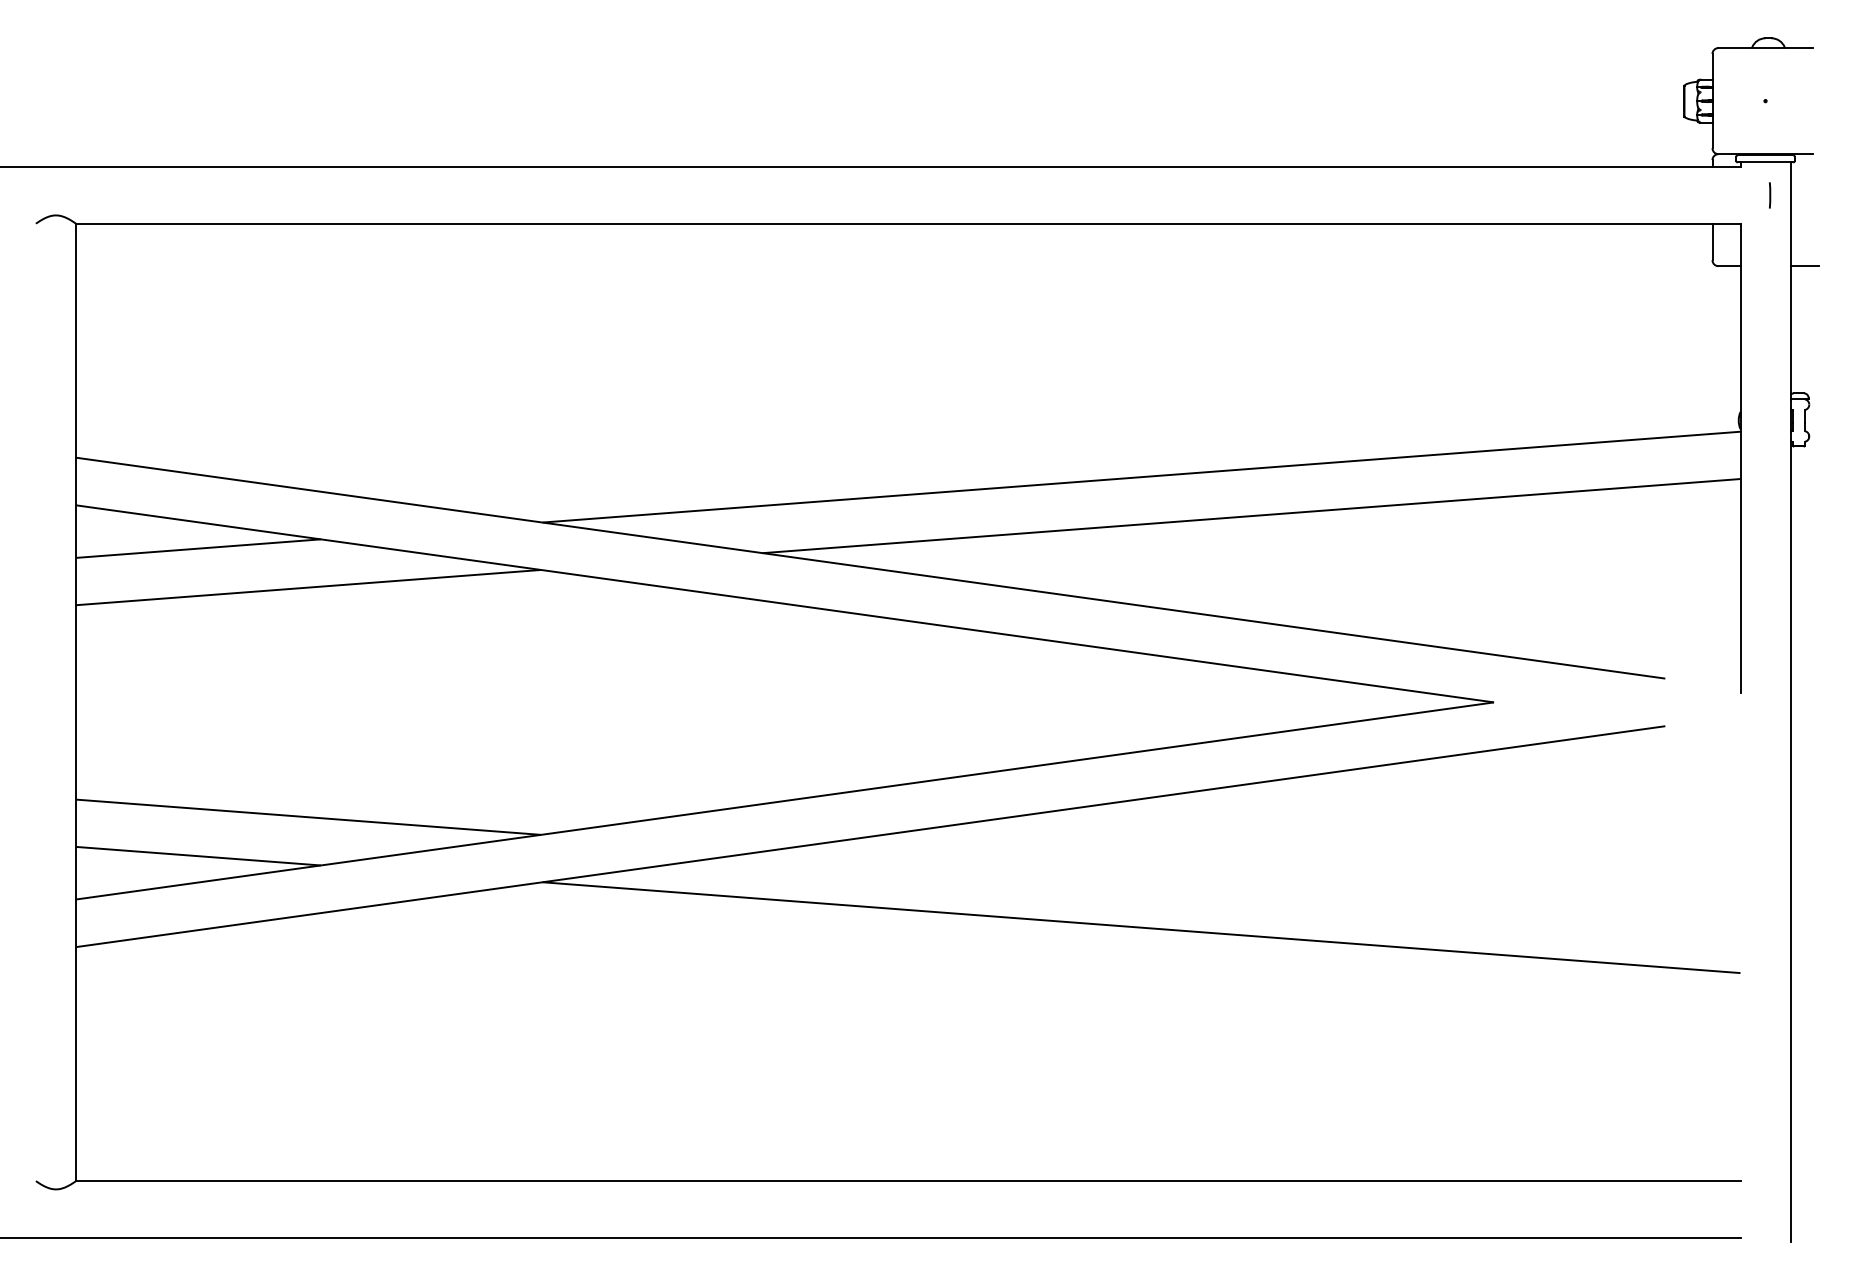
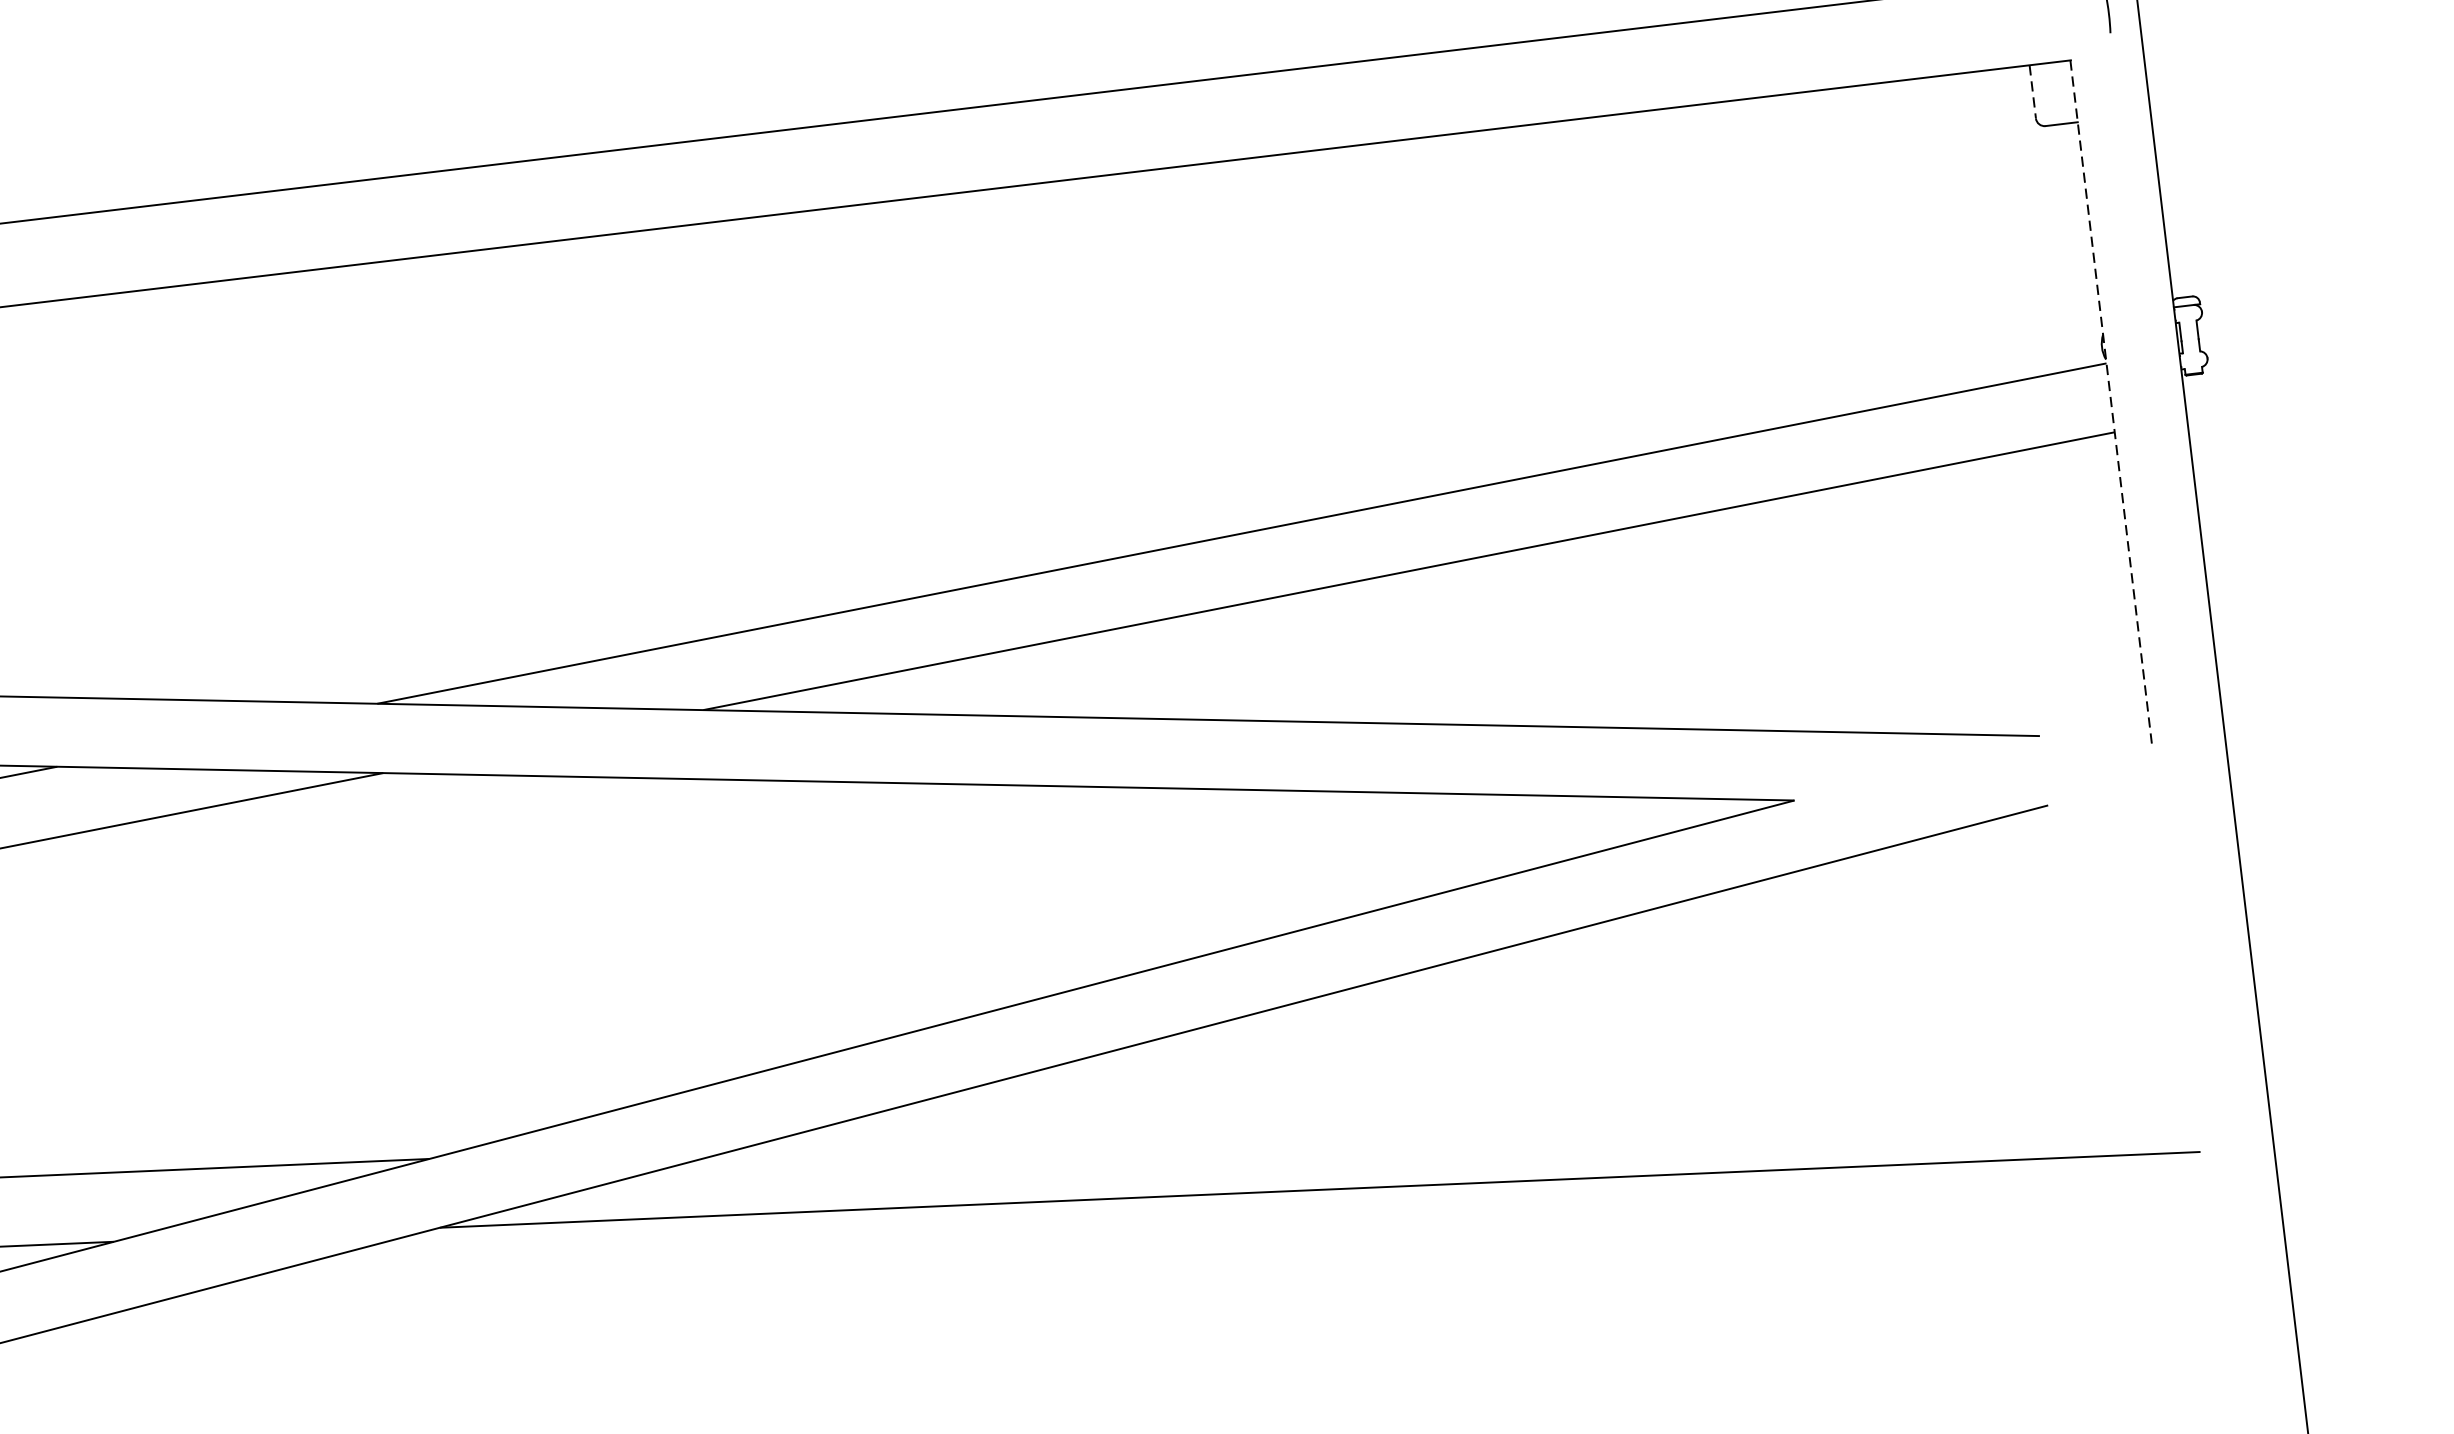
line: (1712, 242) -> (2032, 92), solid -> dashed
line: (1804, 266) -> (2171, 111), removed
line: (1740, 458) -> (2111, 402), solid -> dashed

